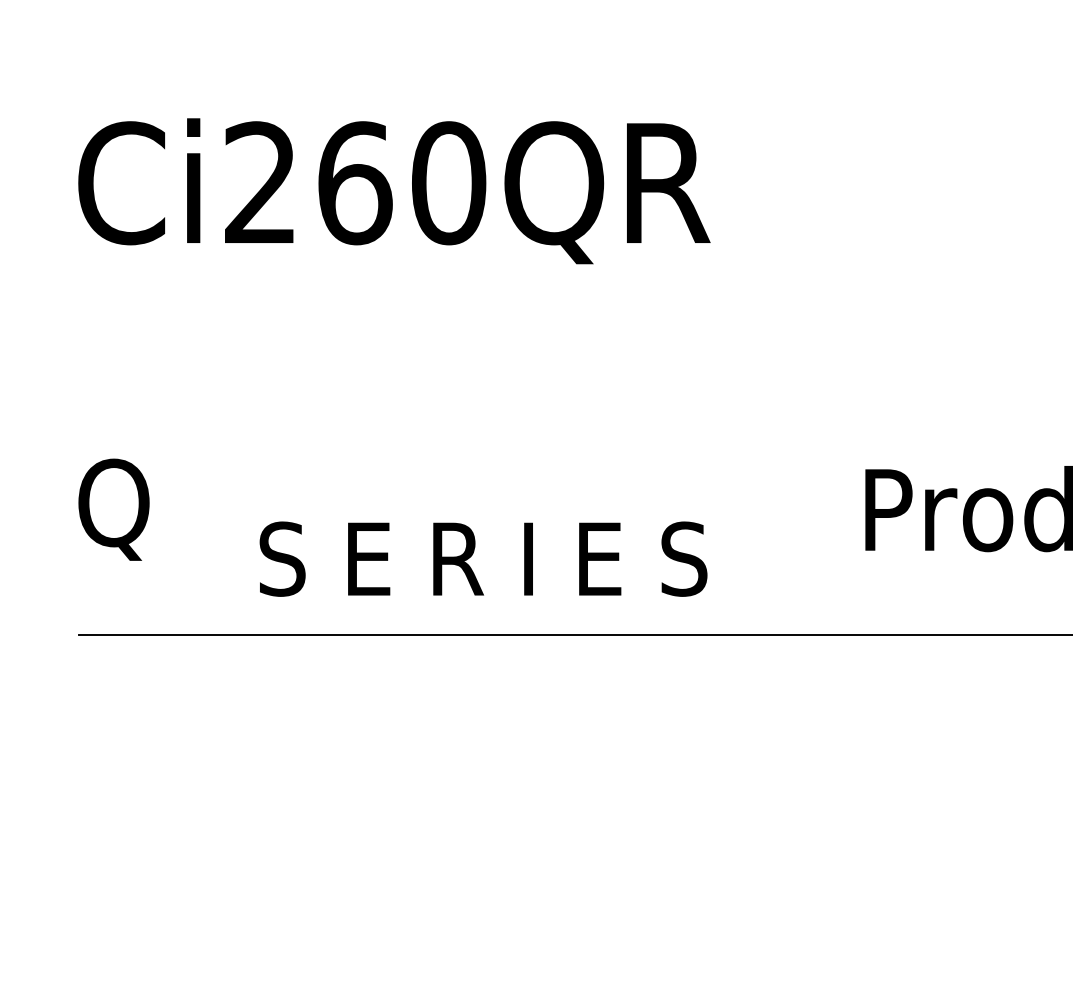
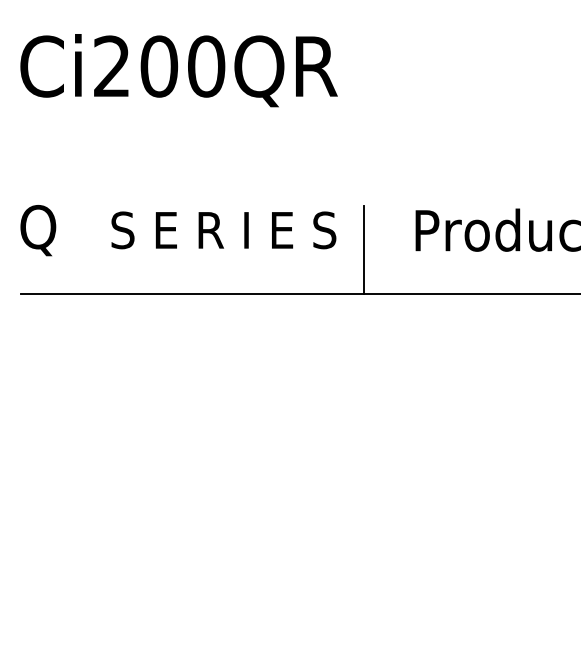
text: (355, 183) -> (159, 66), Ci260QR -> Ci200QR
line: (761, 547) -> (363, 249), added
text: (482, 559) -> (223, 230), moved

